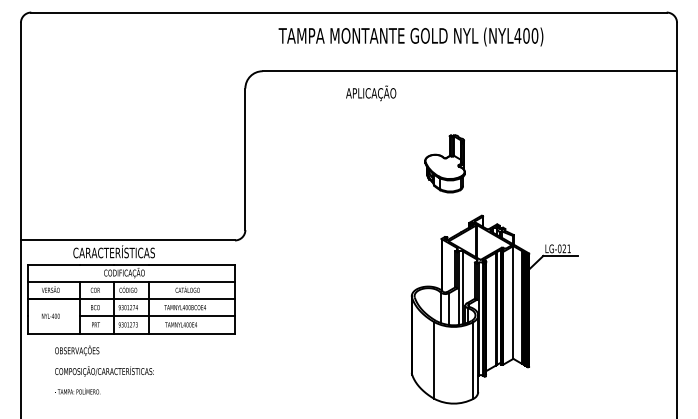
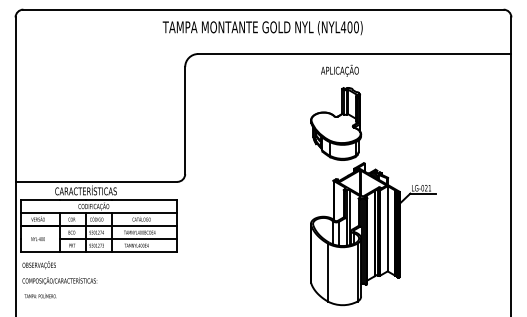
text: (410, 36) -> (262, 27), moved
text: (371, 93) -> (340, 70), moved
part: (444, 163) -> (335, 123), size x1.67
text: (104, 369) -> (59, 279), moved

